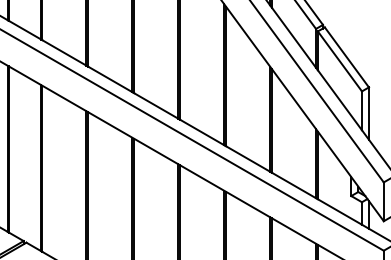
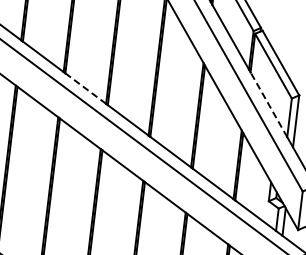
line: (339, 99) -> (268, 103), solid -> dashed
line: (155, 105) -> (85, 88), solid -> dashed

